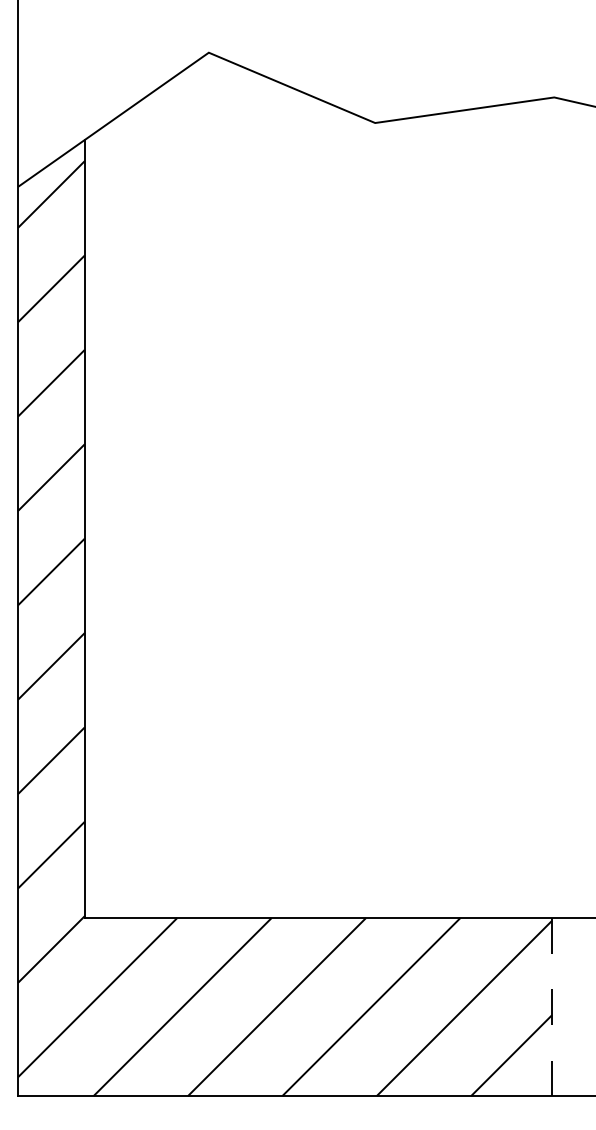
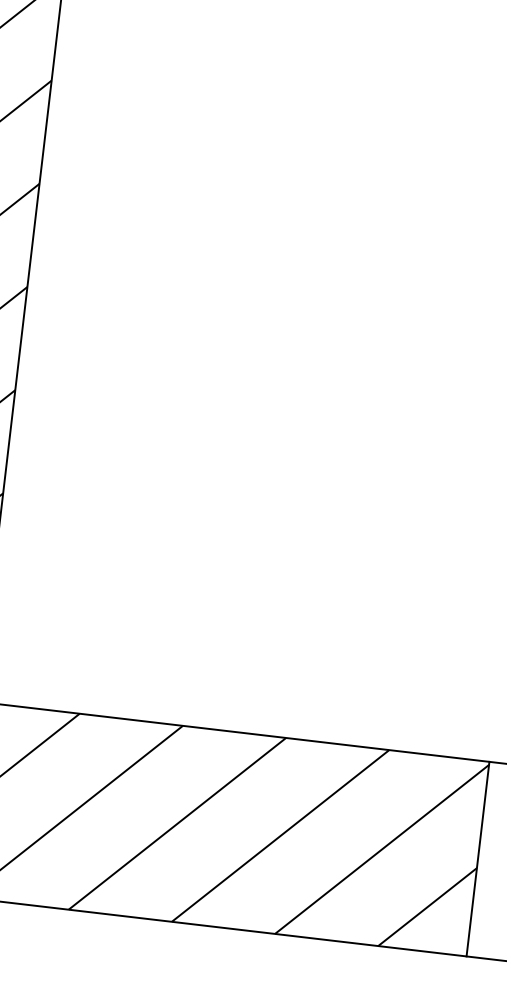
line: (551, 1007) -> (477, 859), dashed -> solid

